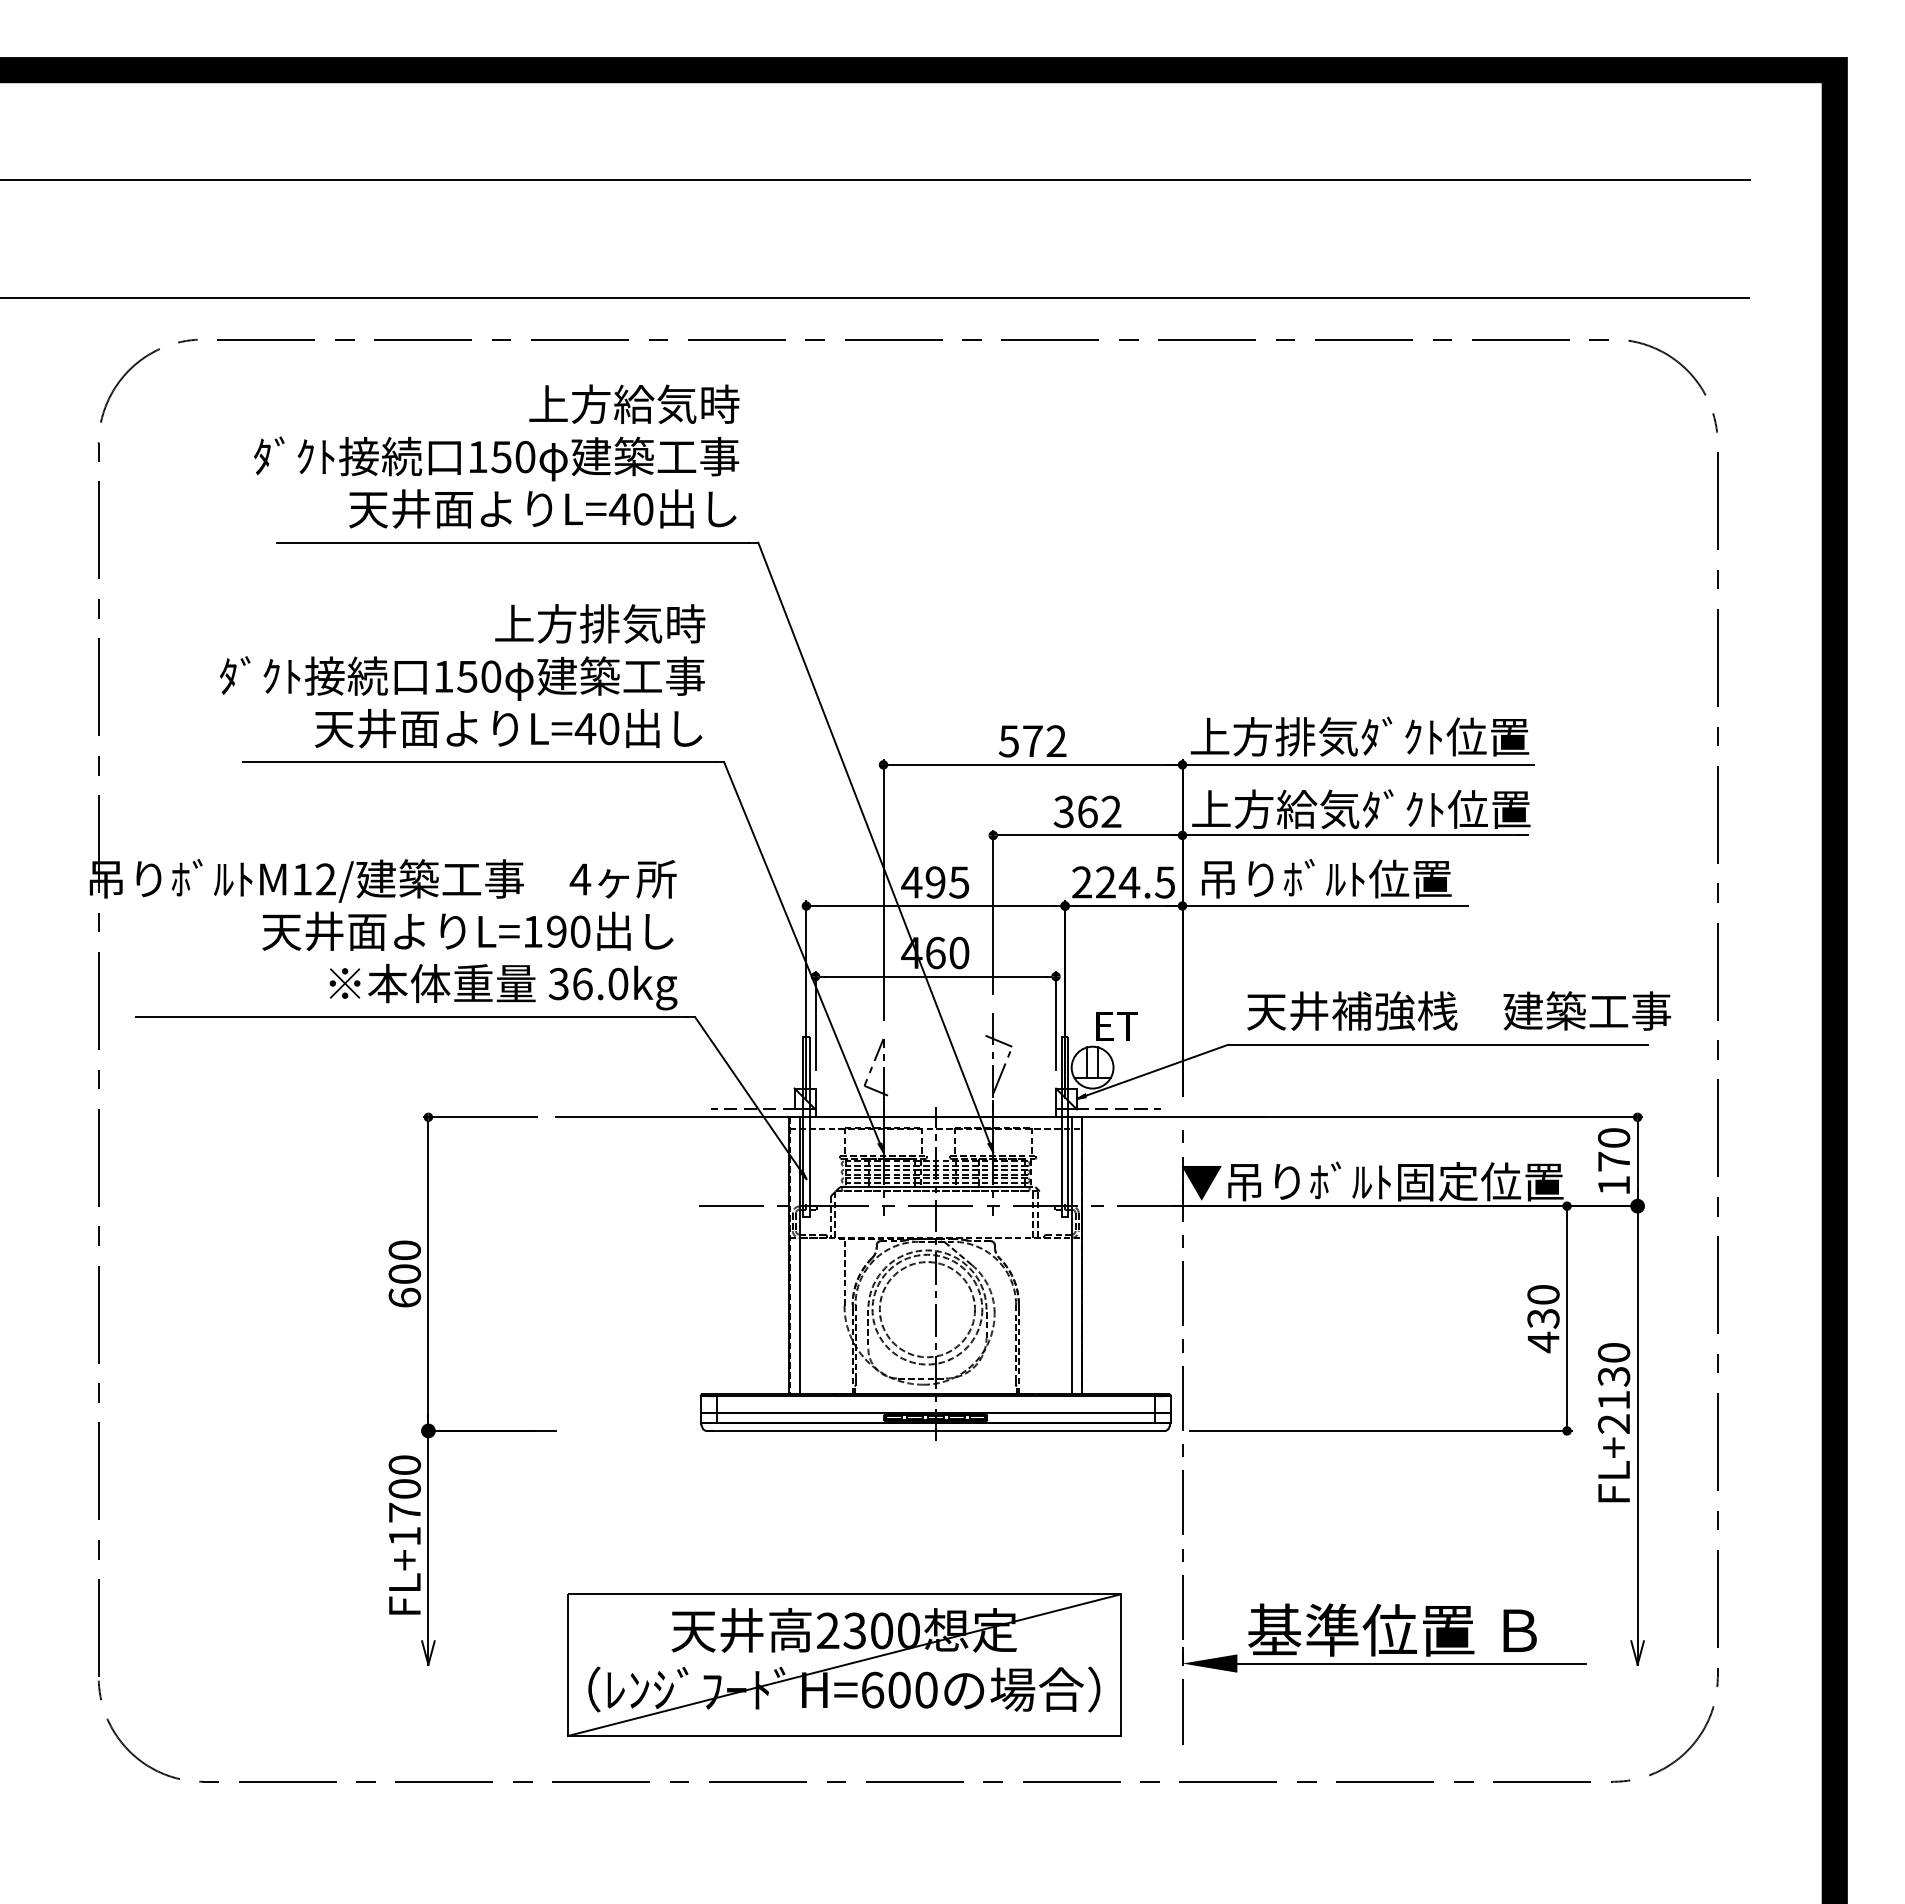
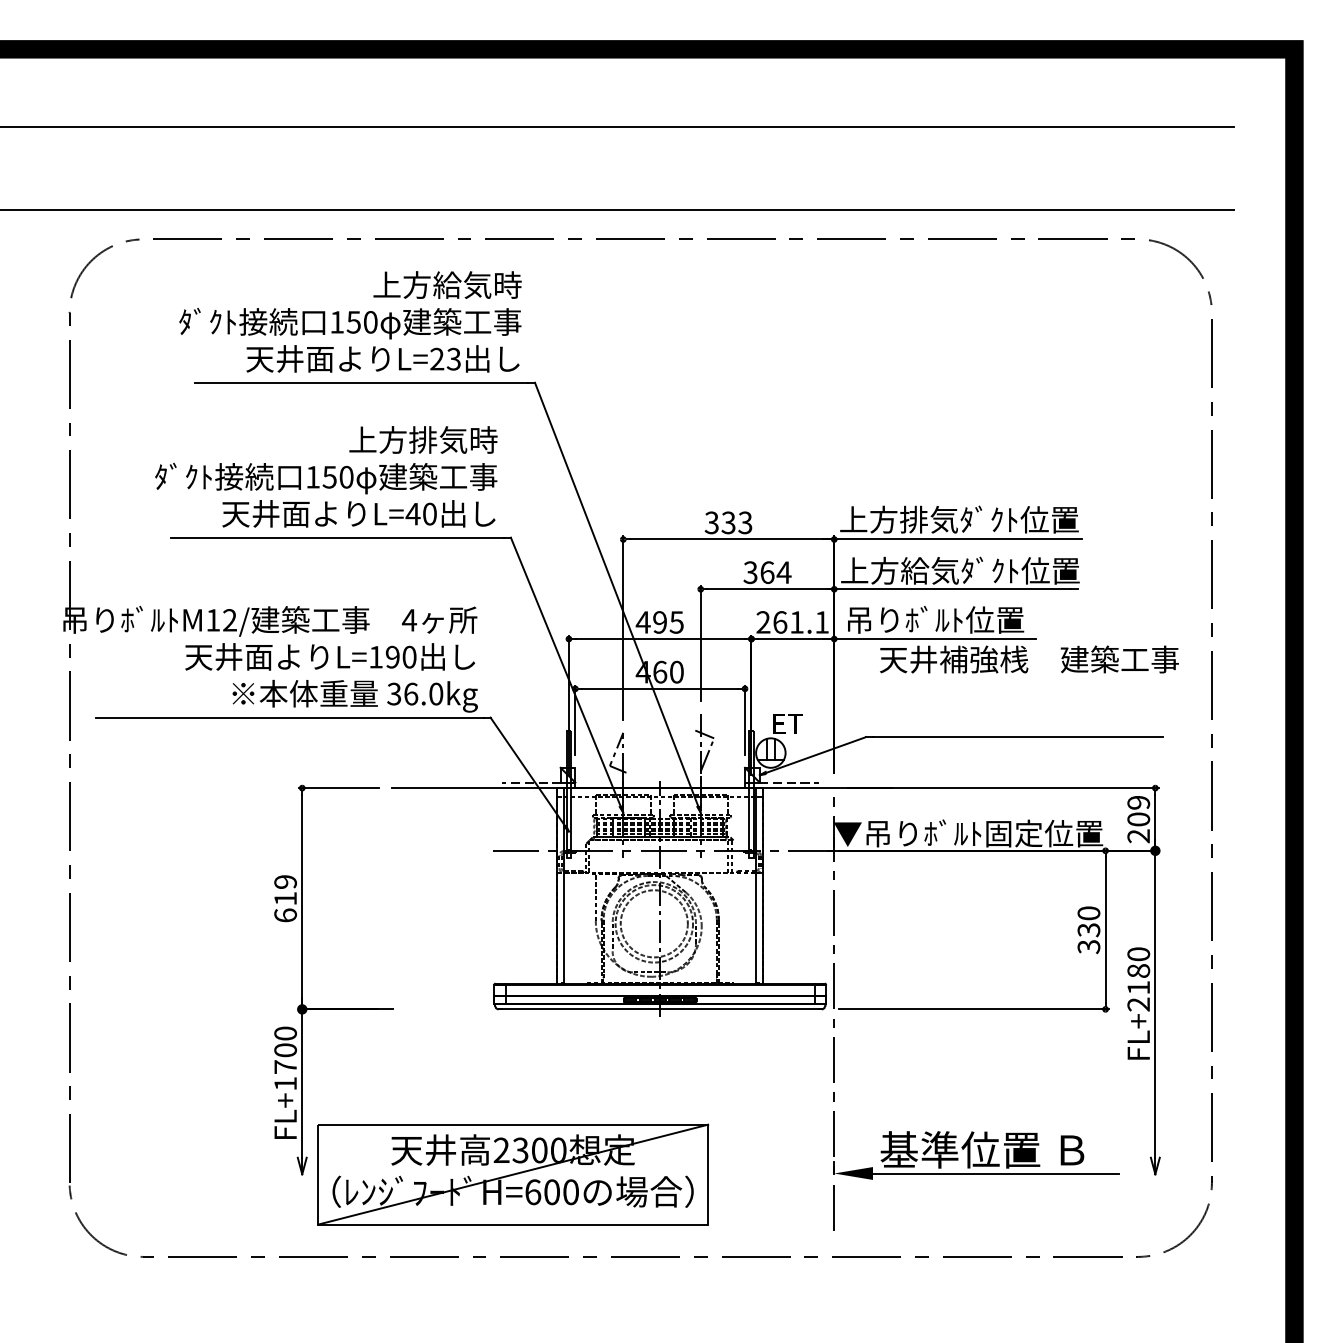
text: (630, 509) -> (444, 359), L=40 -> L=23
text: (1032, 741) -> (728, 522), 572 -> 333
text: (1111, 811) -> (784, 572), 362 -> 364
text: (1135, 882) -> (801, 622), 224.5 -> 261.1
text: (1458, 1010) -> (1028, 659), moved
text: (1613, 1161) -> (1138, 819), 170 -> 209
text: (404, 1261) -> (285, 889), 600 -> 619
text: (1543, 1342) -> (1088, 946), 430 -> 330
text: (1613, 1376) -> (1138, 970), FL+2130 -> FL+2180
part: (844, 1664) -> (513, 1174), moved

